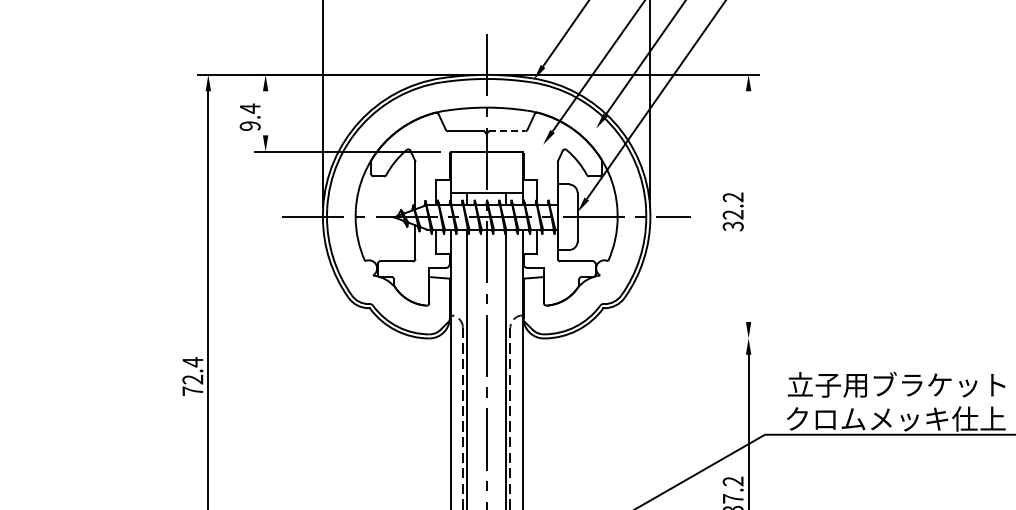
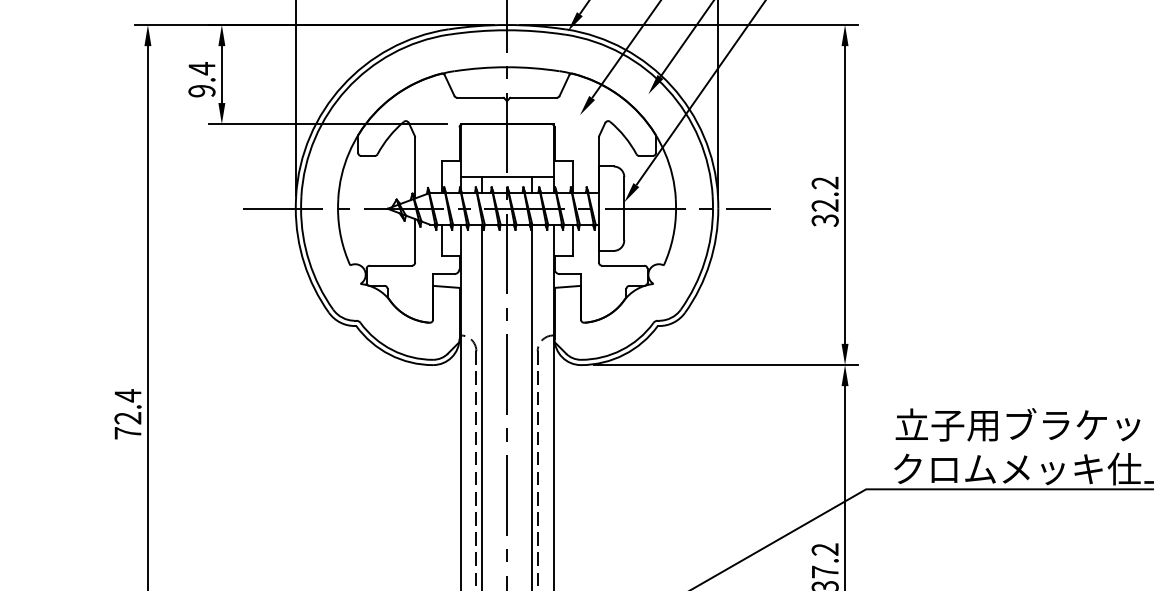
line: (265, 113) -> (221, 74), added
line: (507, 131) -> (533, 98), dashed -> solid
line: (748, 206) -> (844, 194), added
line: (656, 338) -> (726, 365), added

